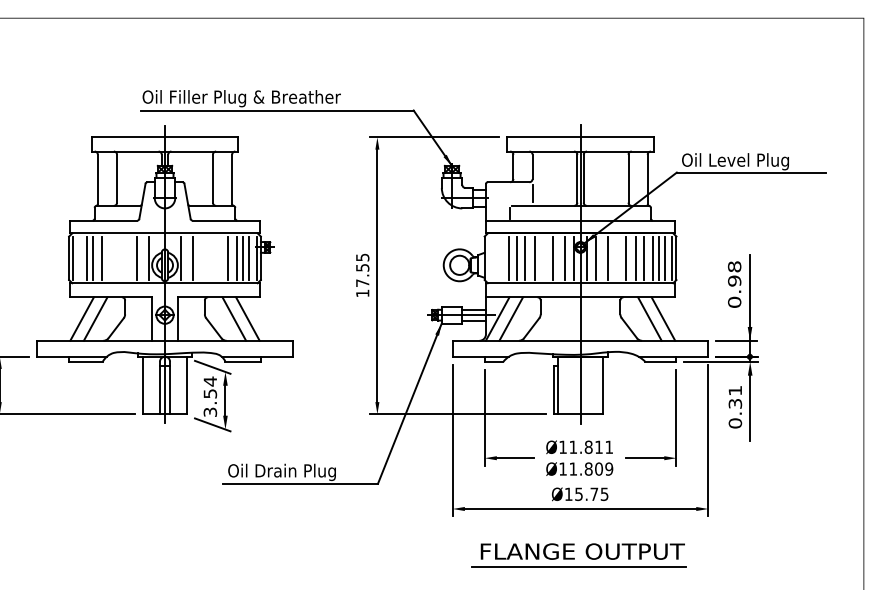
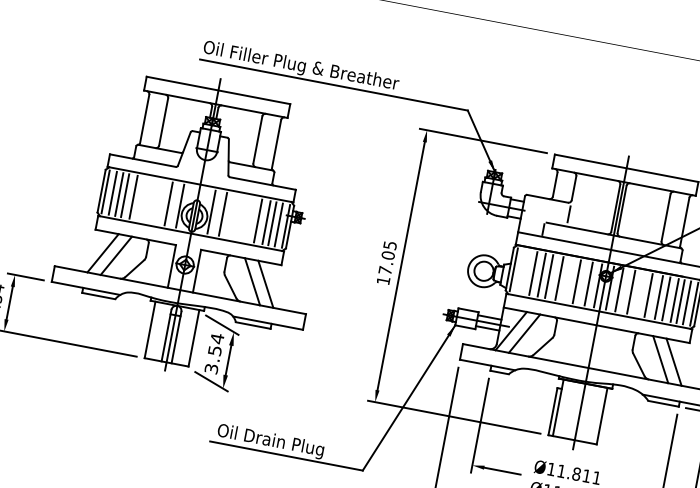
line: (80, 258) -> (112, 193), added
line: (488, 258) -> (513, 269), added
text: (362, 267) -> (388, 255), 17.55 -> 17.05

